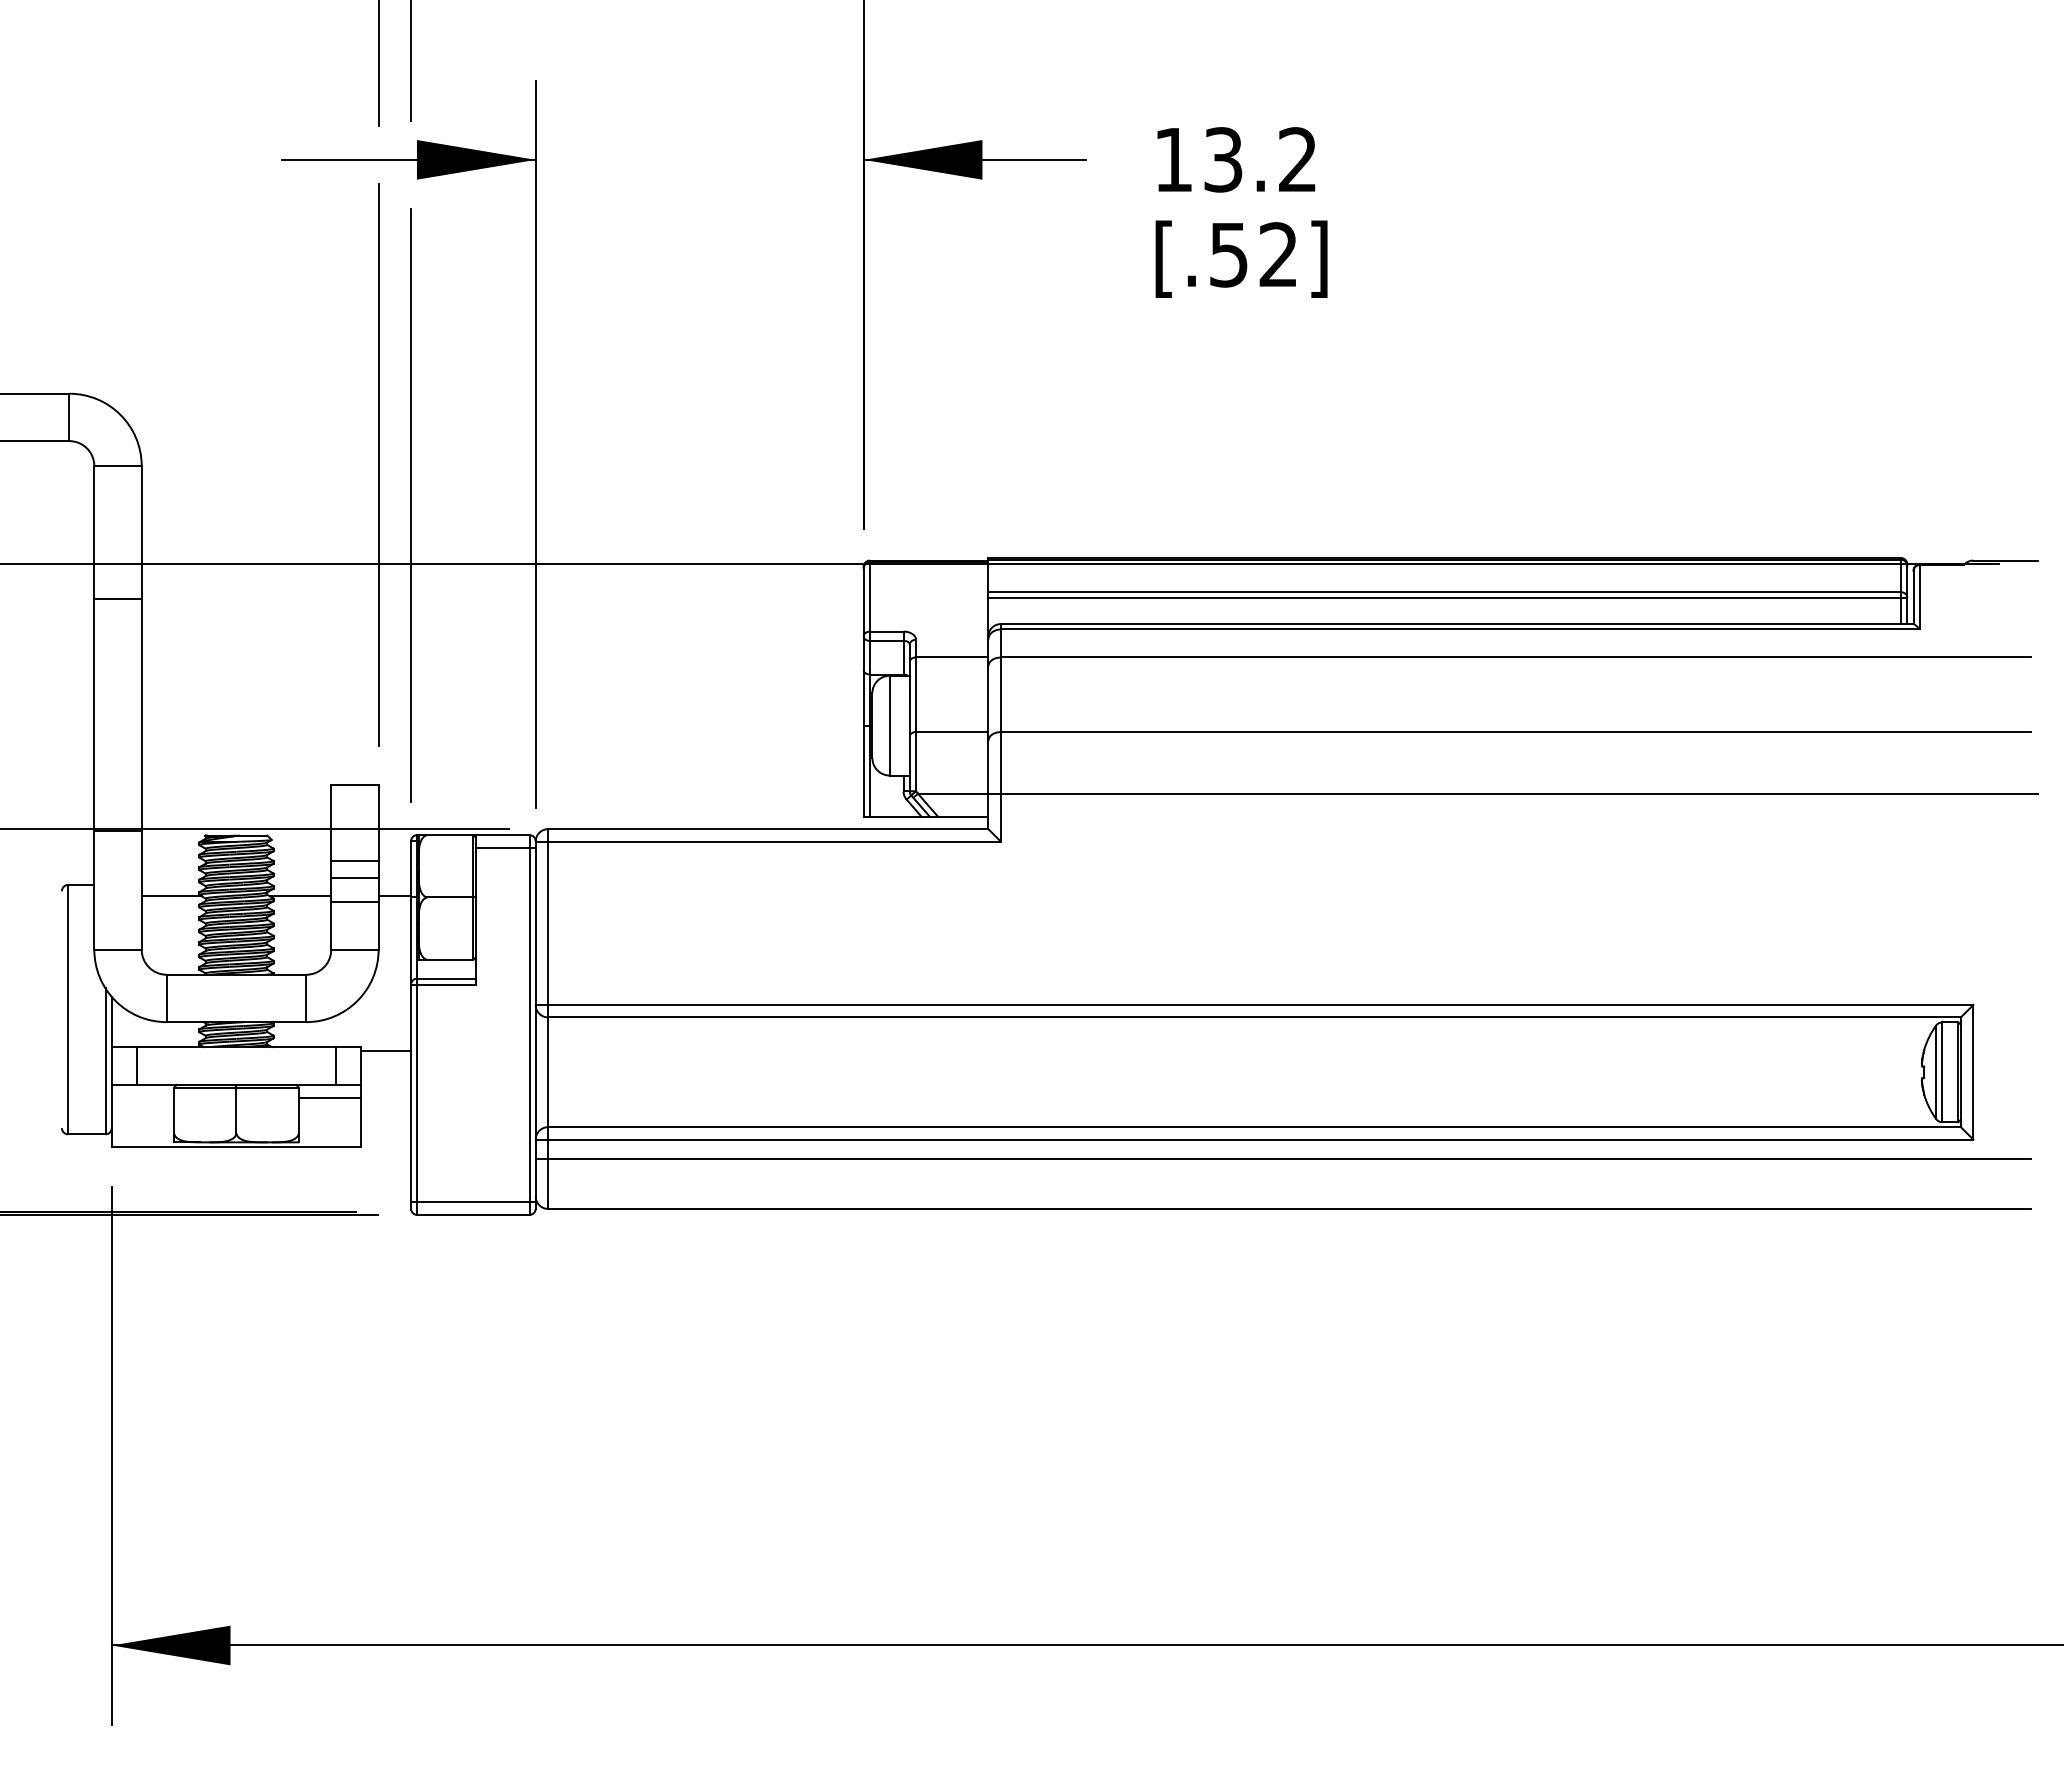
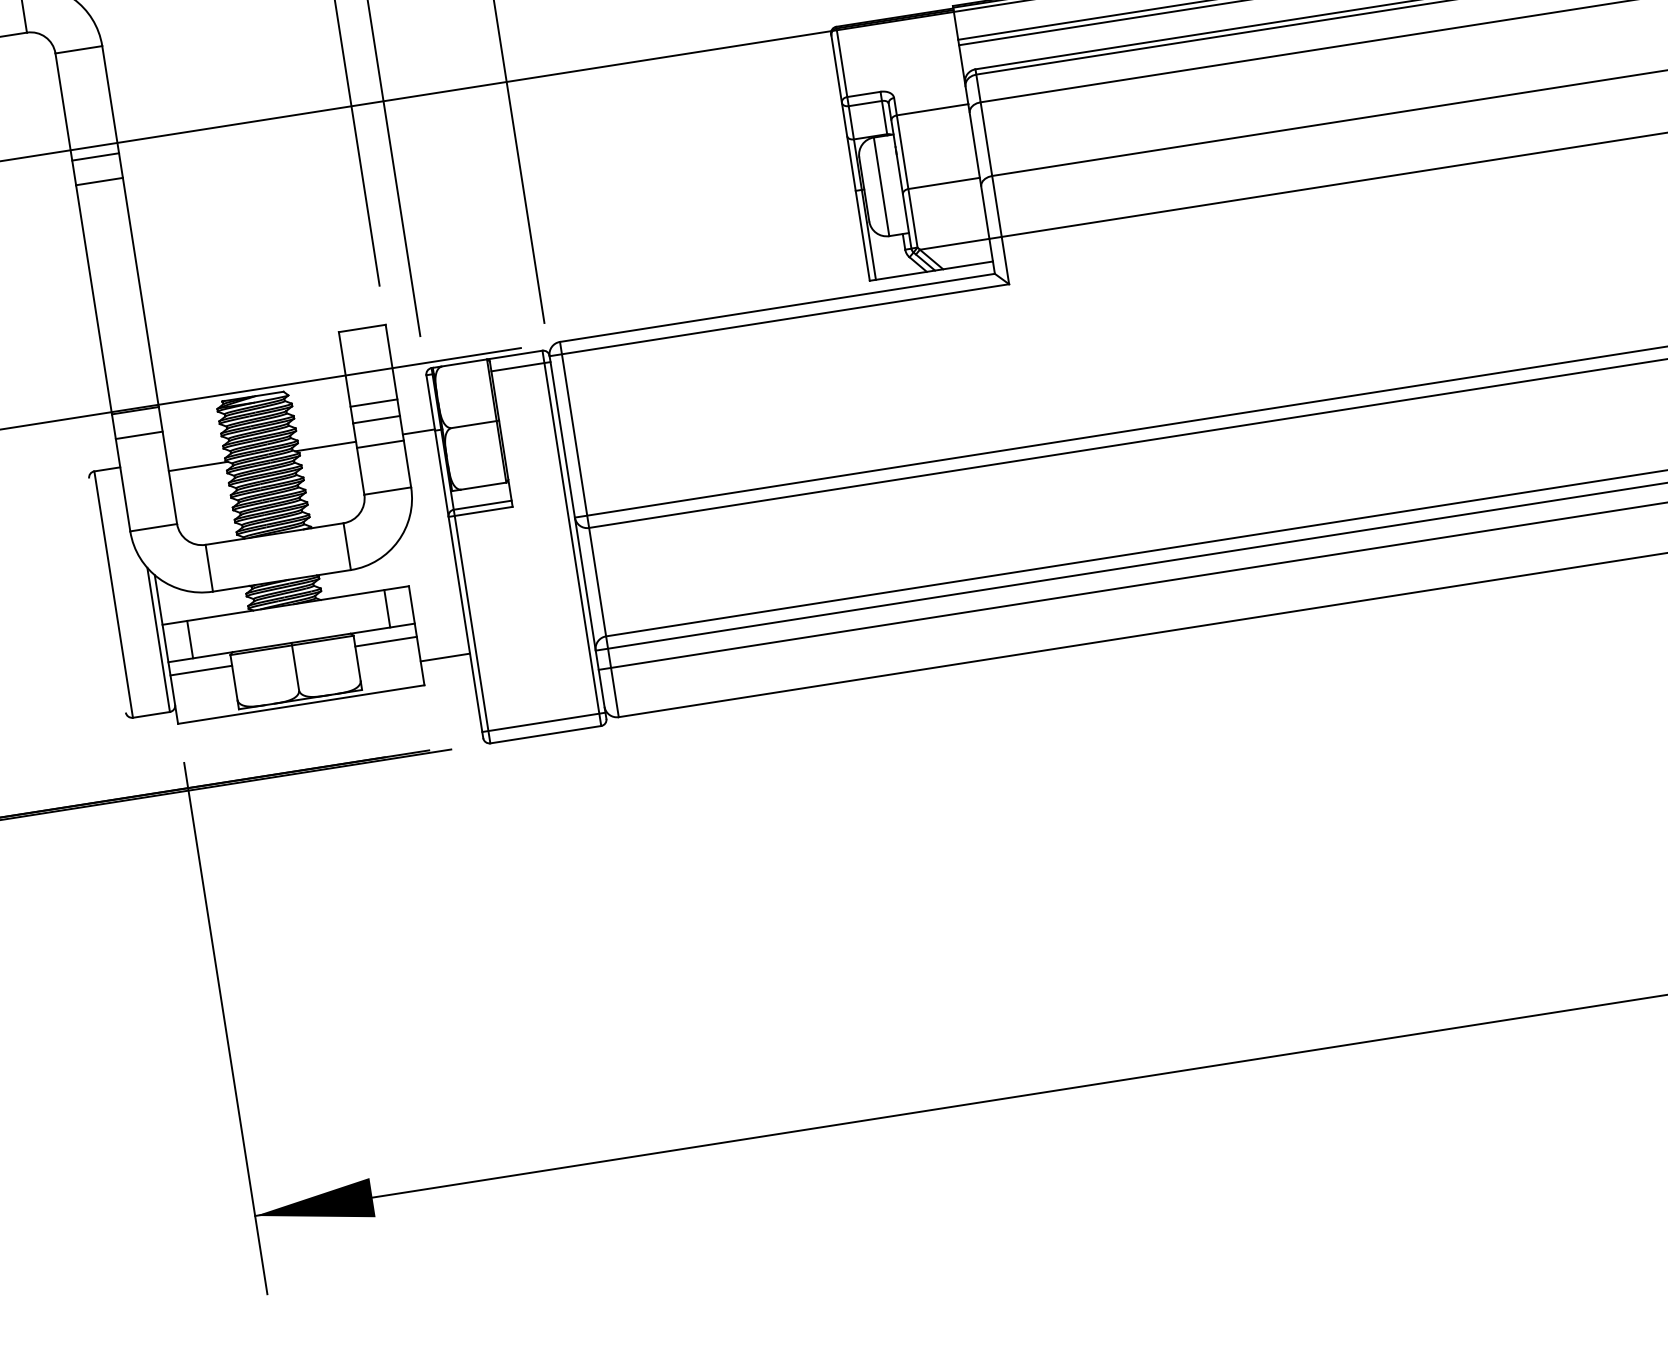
line: (117, 574) -> (95, 157), added
line: (117, 856) -> (138, 435), added
line: (386, 1051) -> (445, 657), moved
line: (142, 1098) -> (200, 670), added

